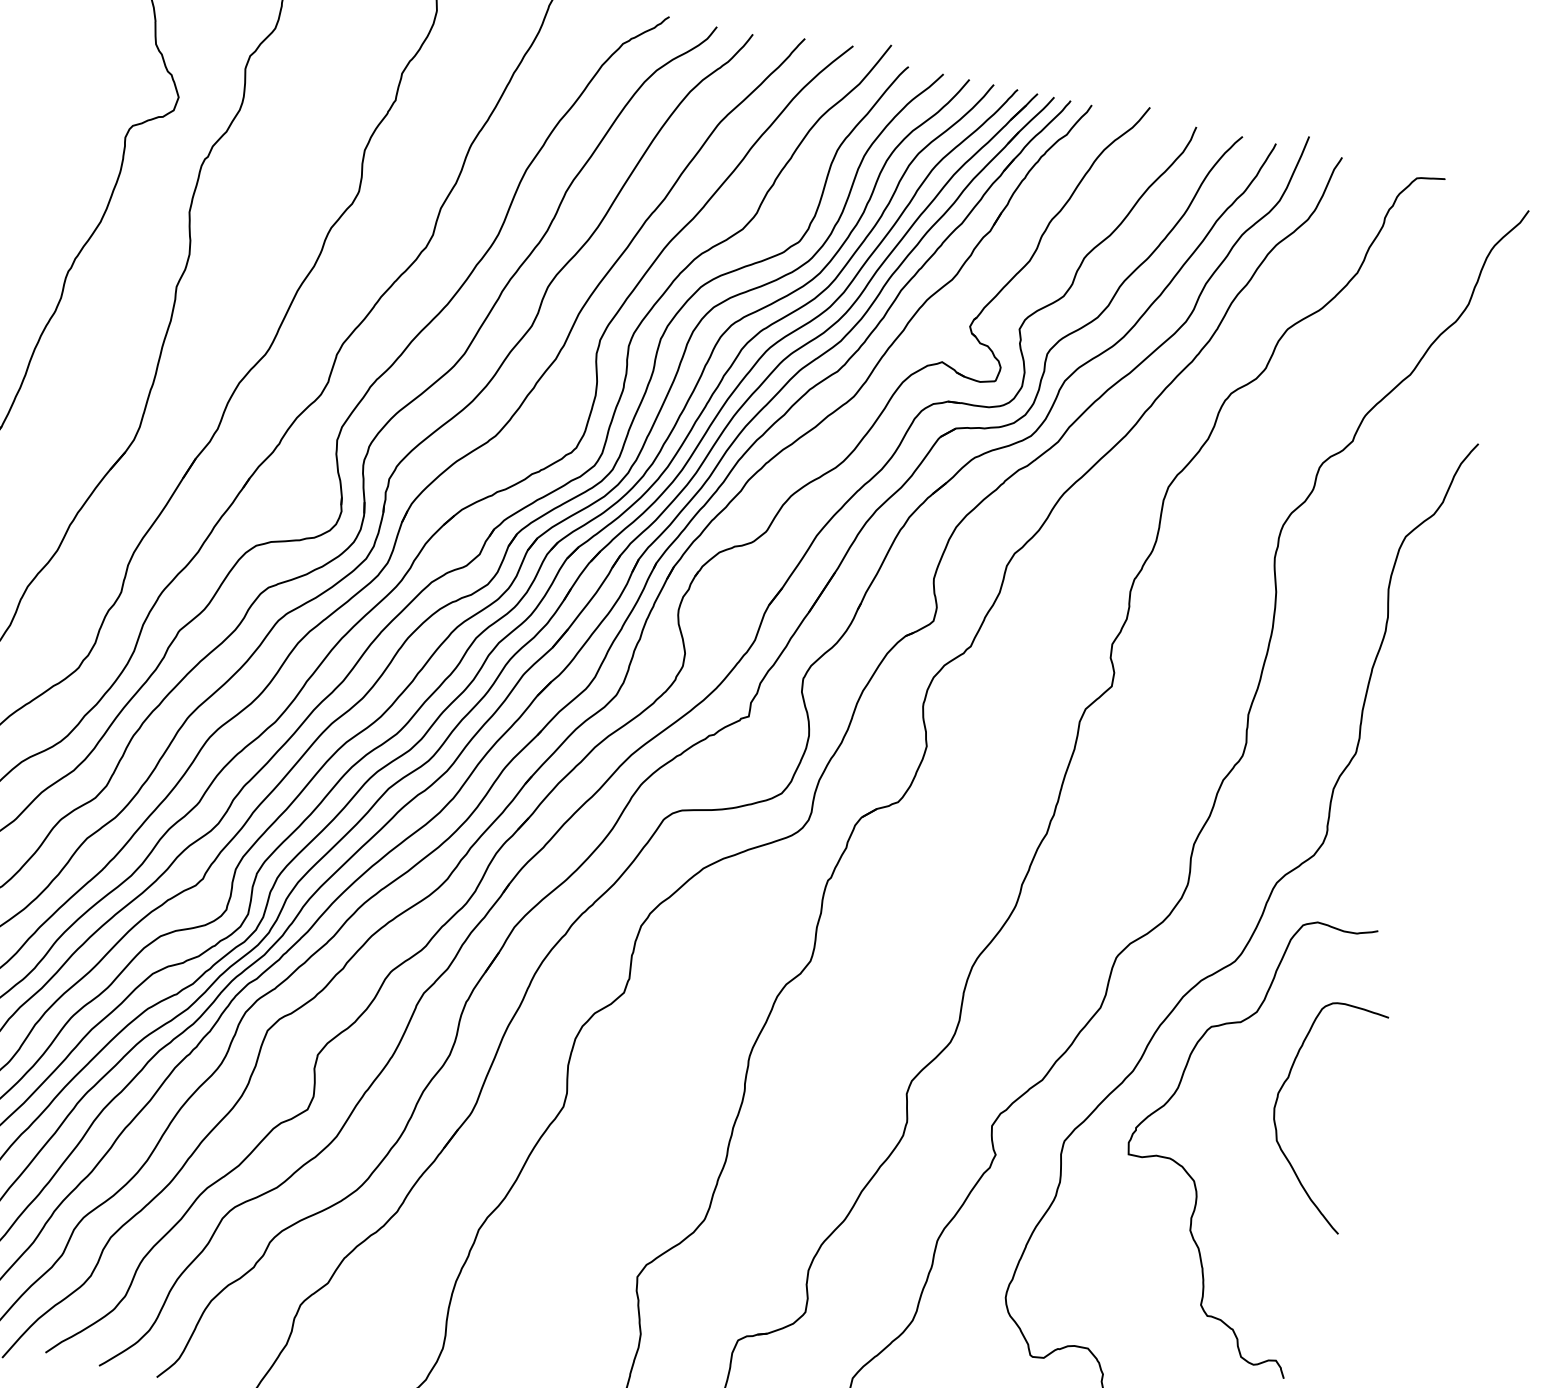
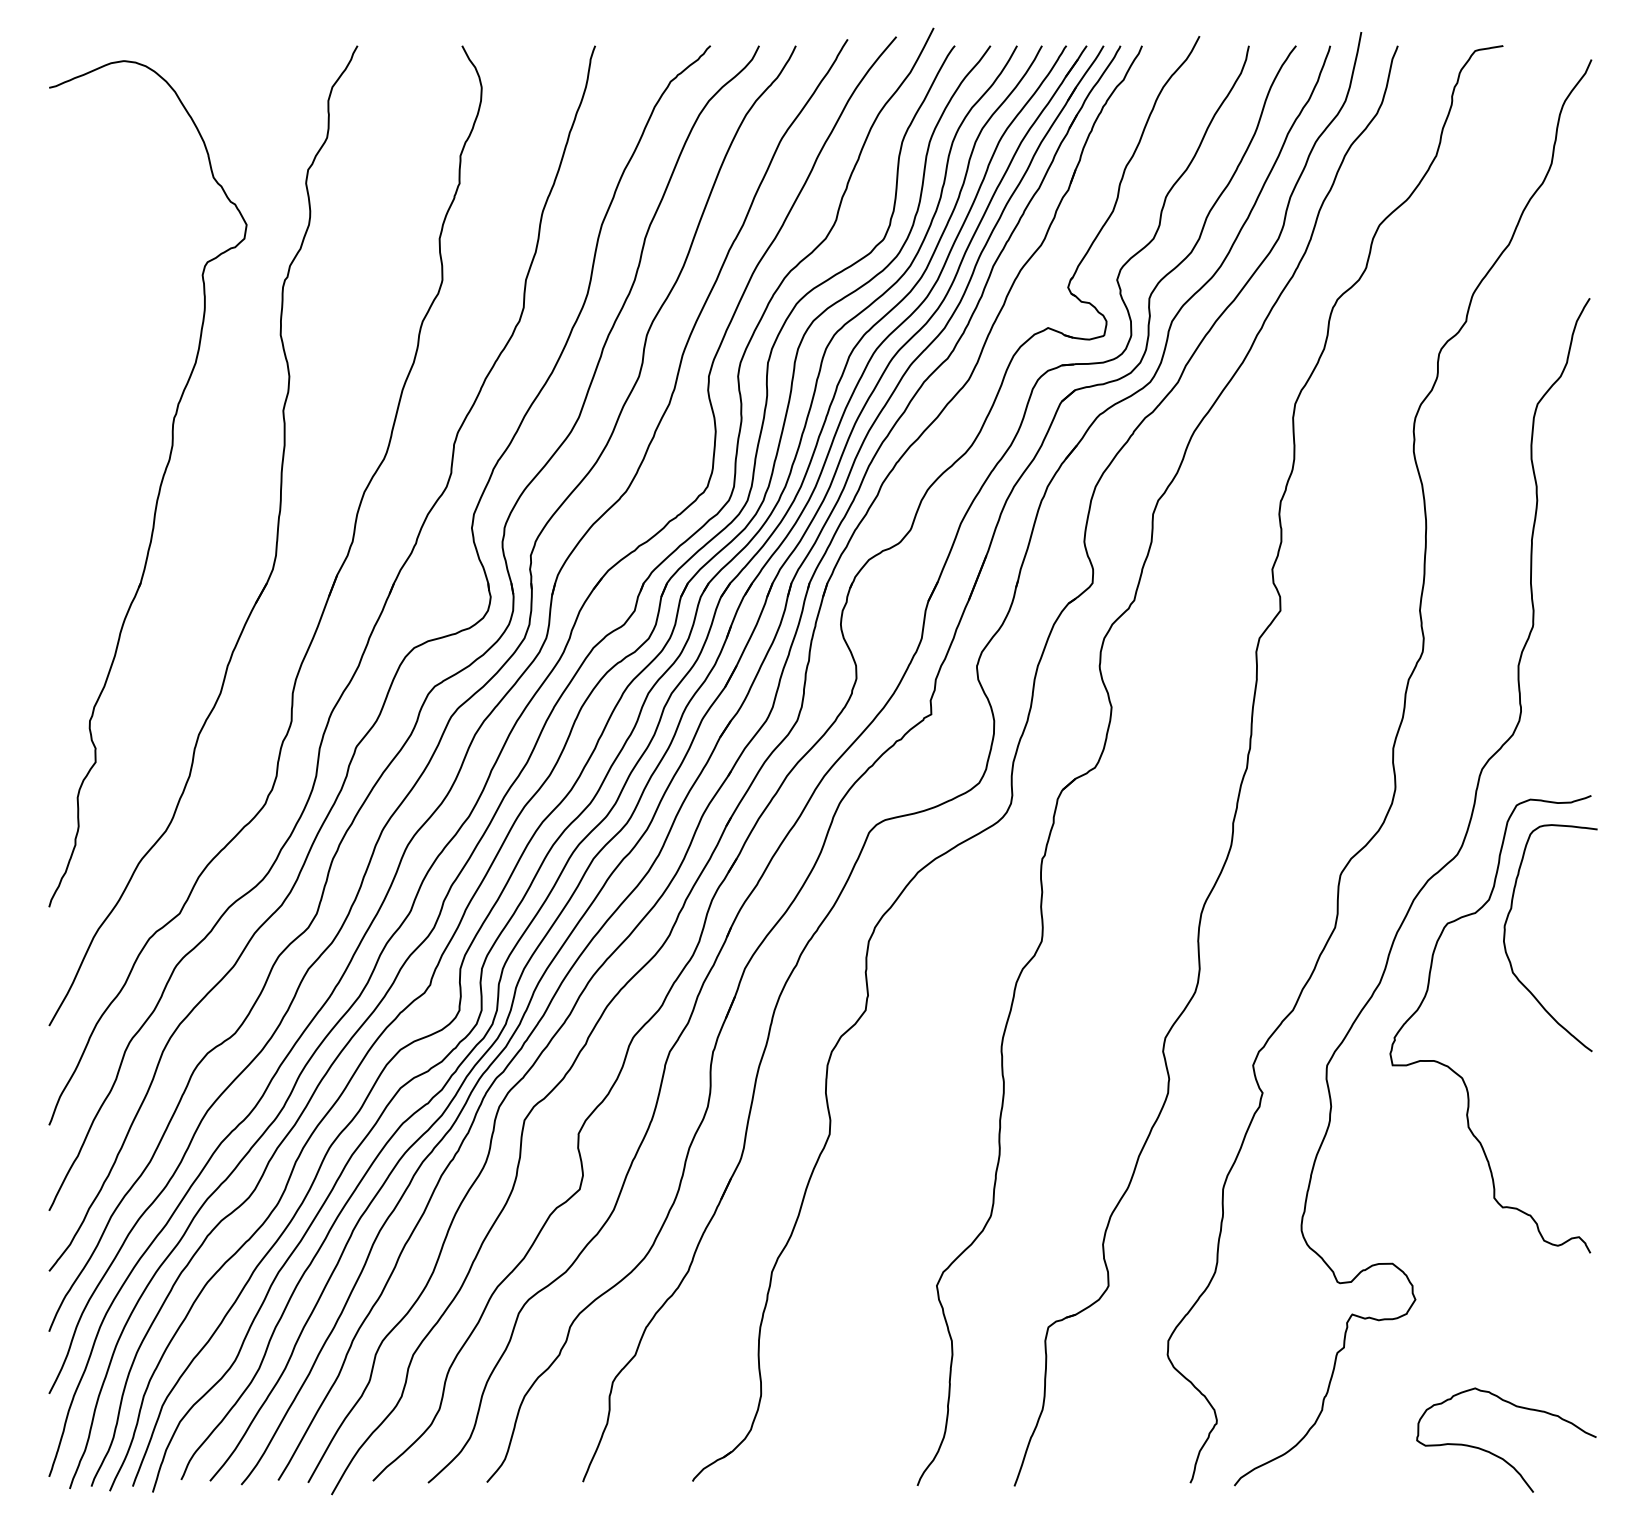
curve: (1276, 1104) -> (1505, 937), moved

